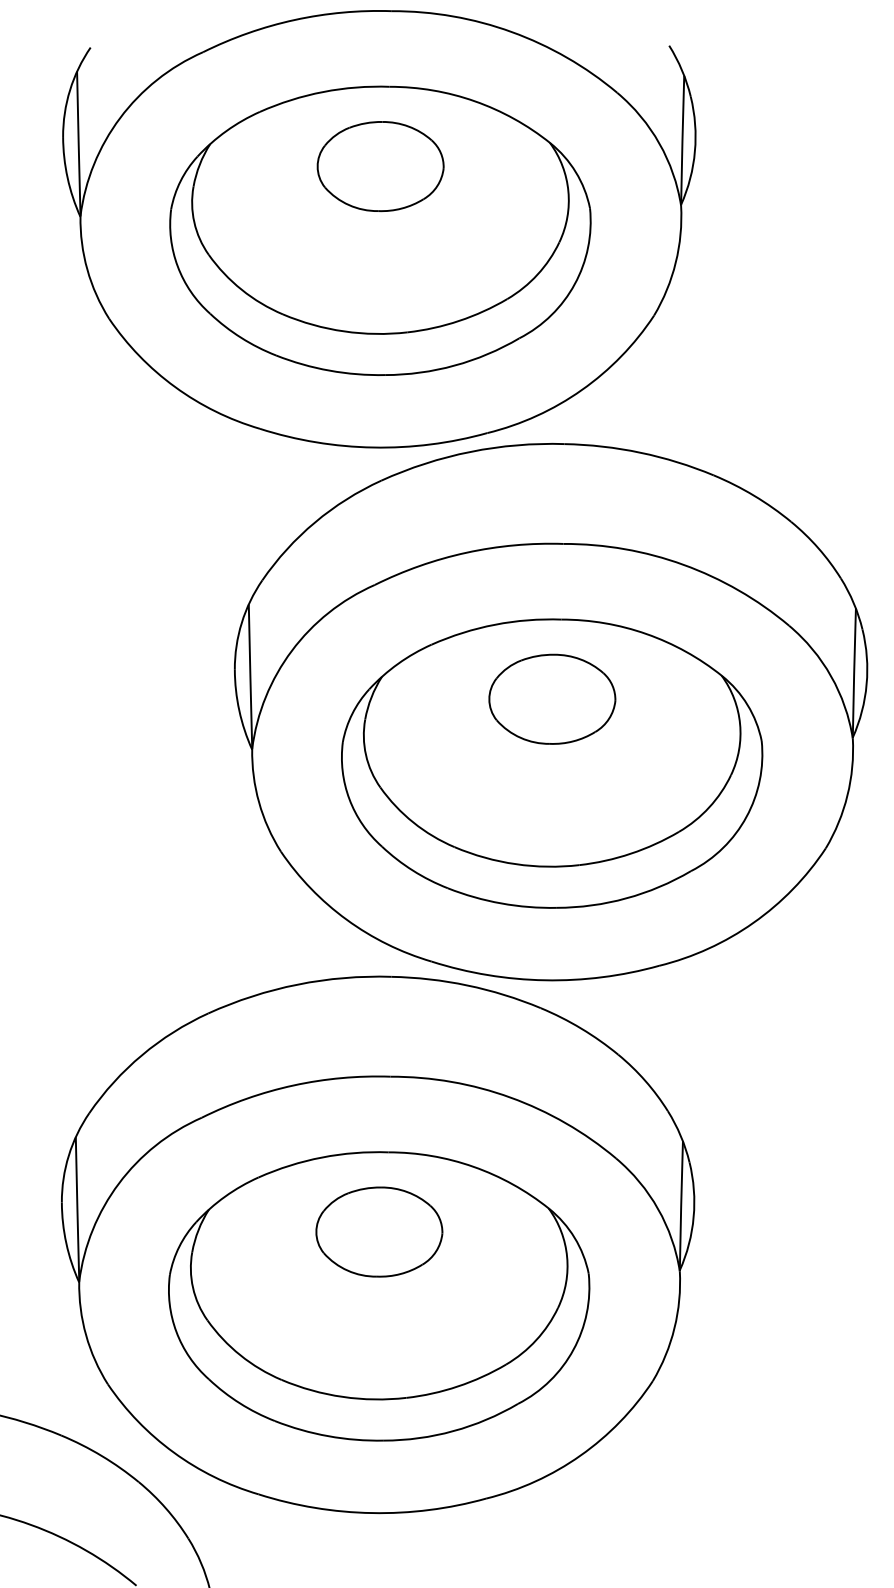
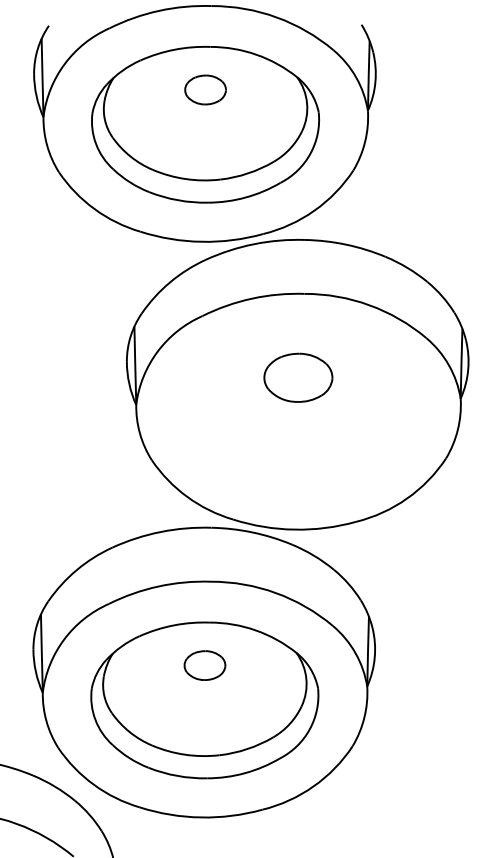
part: (380, 165) -> (205, 89), size x0.6
part: (550, 763) -> (297, 412), removed
part: (378, 1231) -> (204, 665), size x0.6

